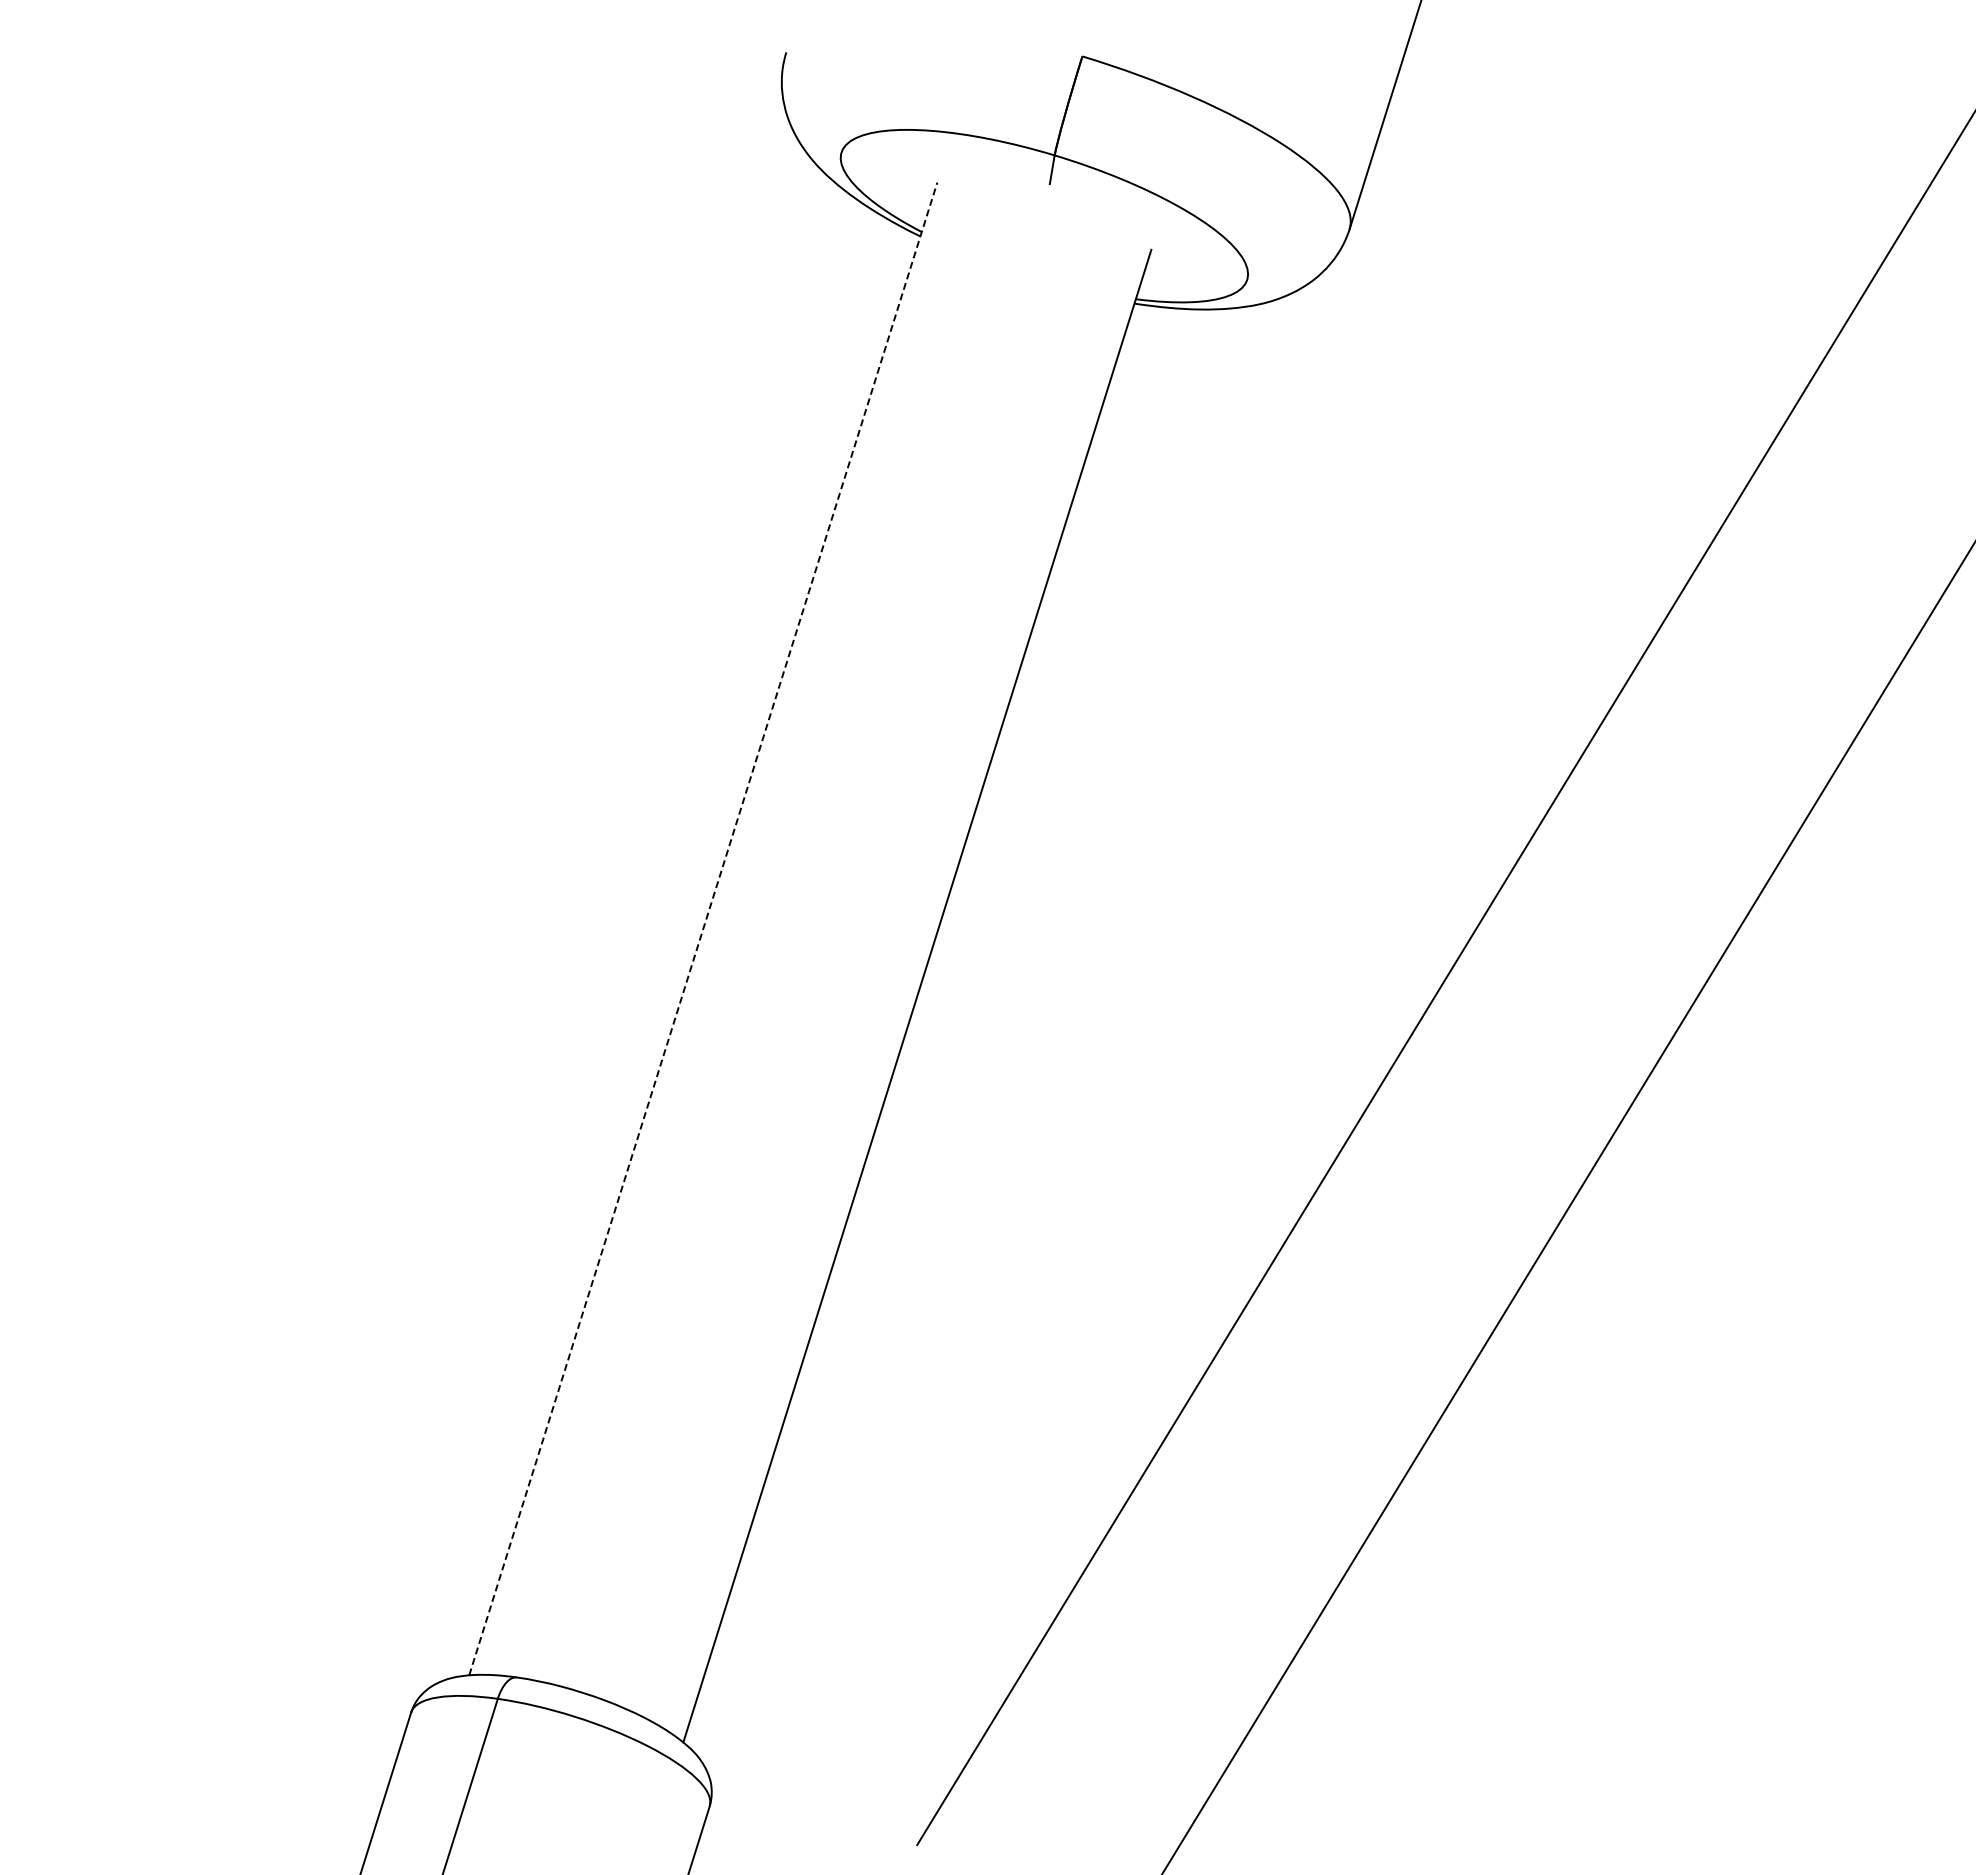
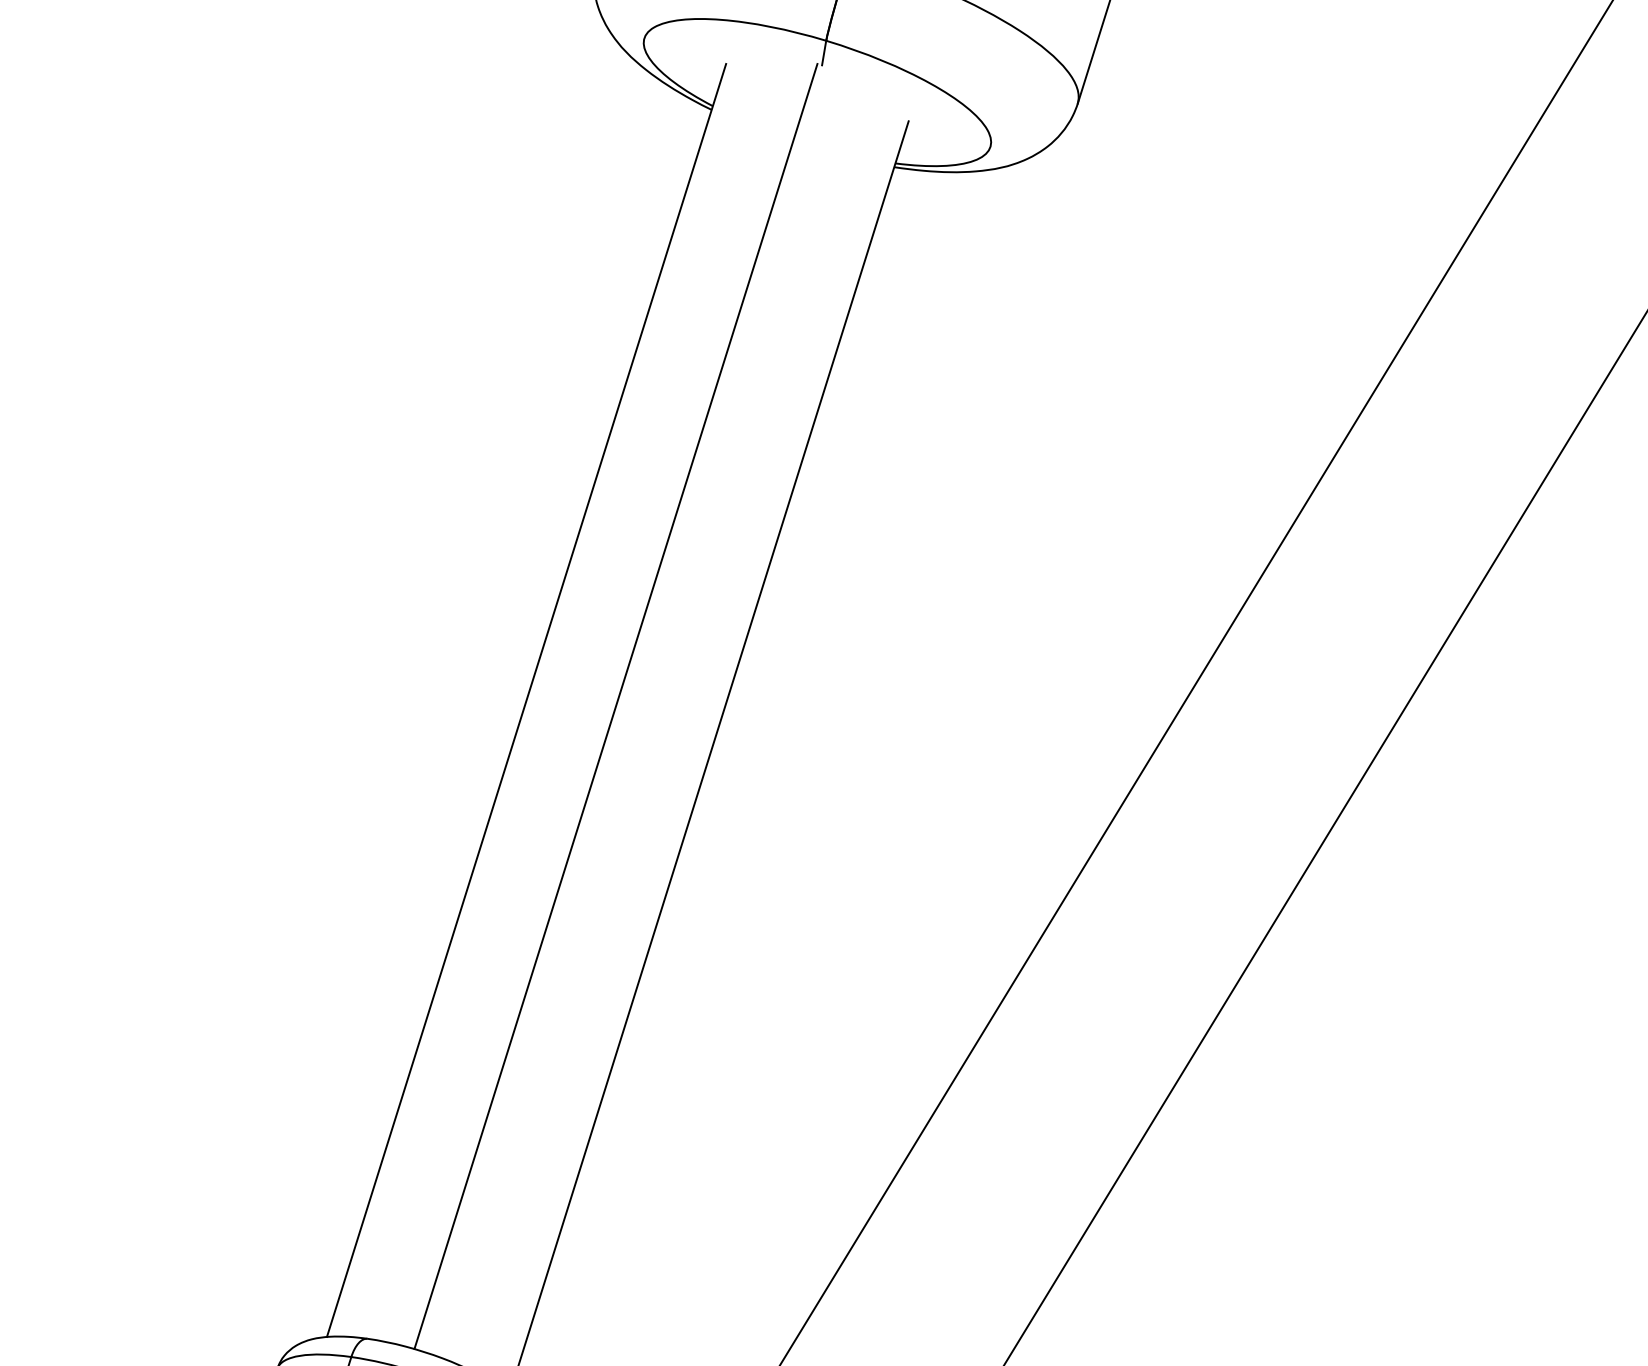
line: (703, 928) -> (526, 700), dashed -> solid
line: (807, 935) -> (615, 706), added

